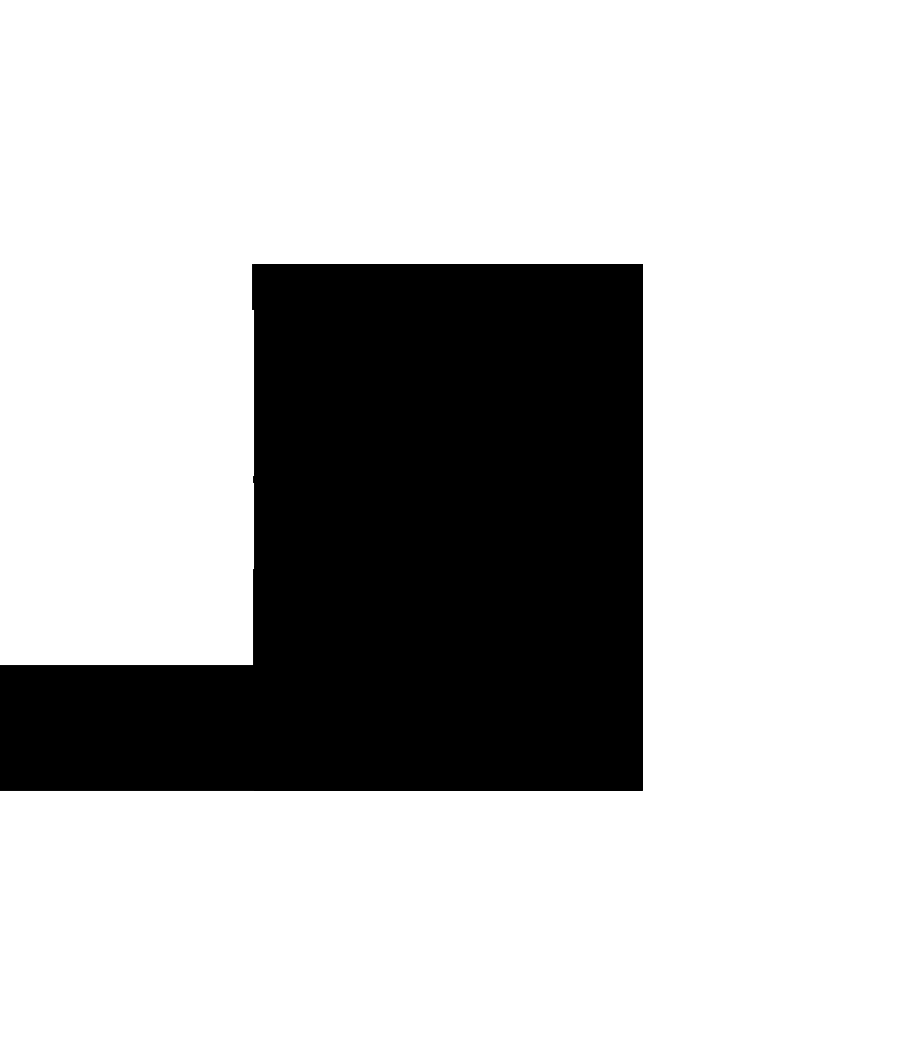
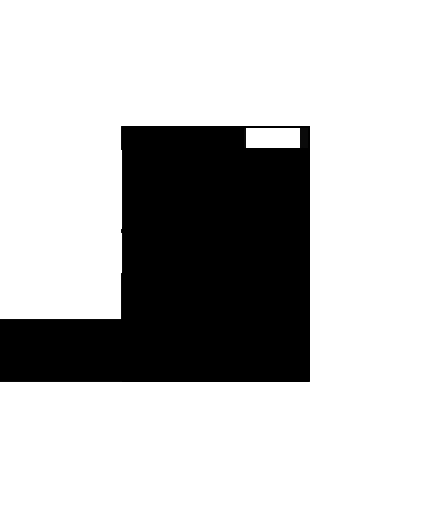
fill: (572, 285) -> (275, 137), removed

